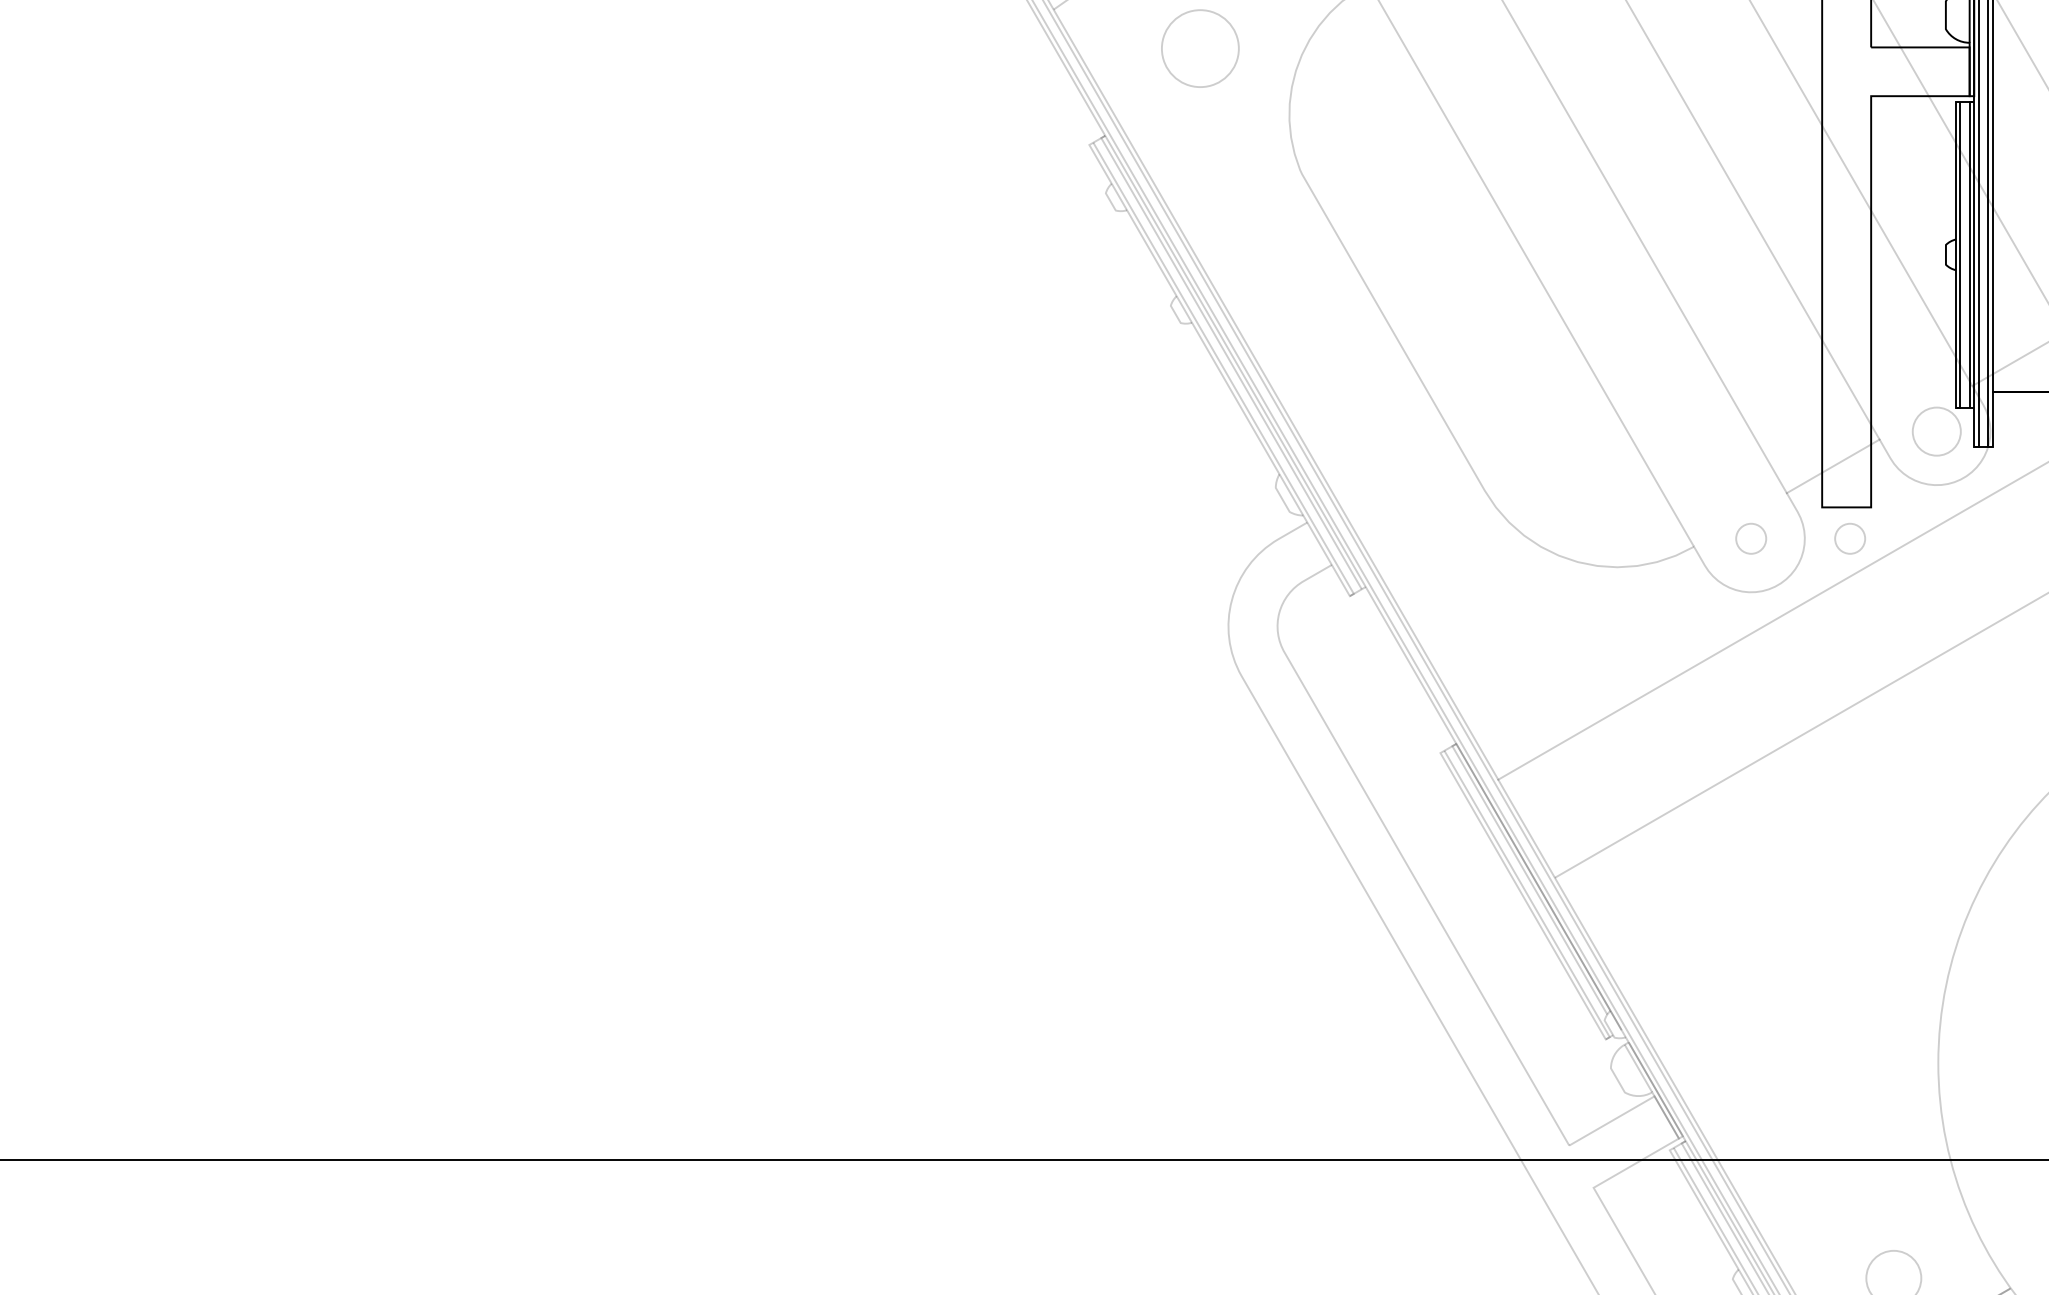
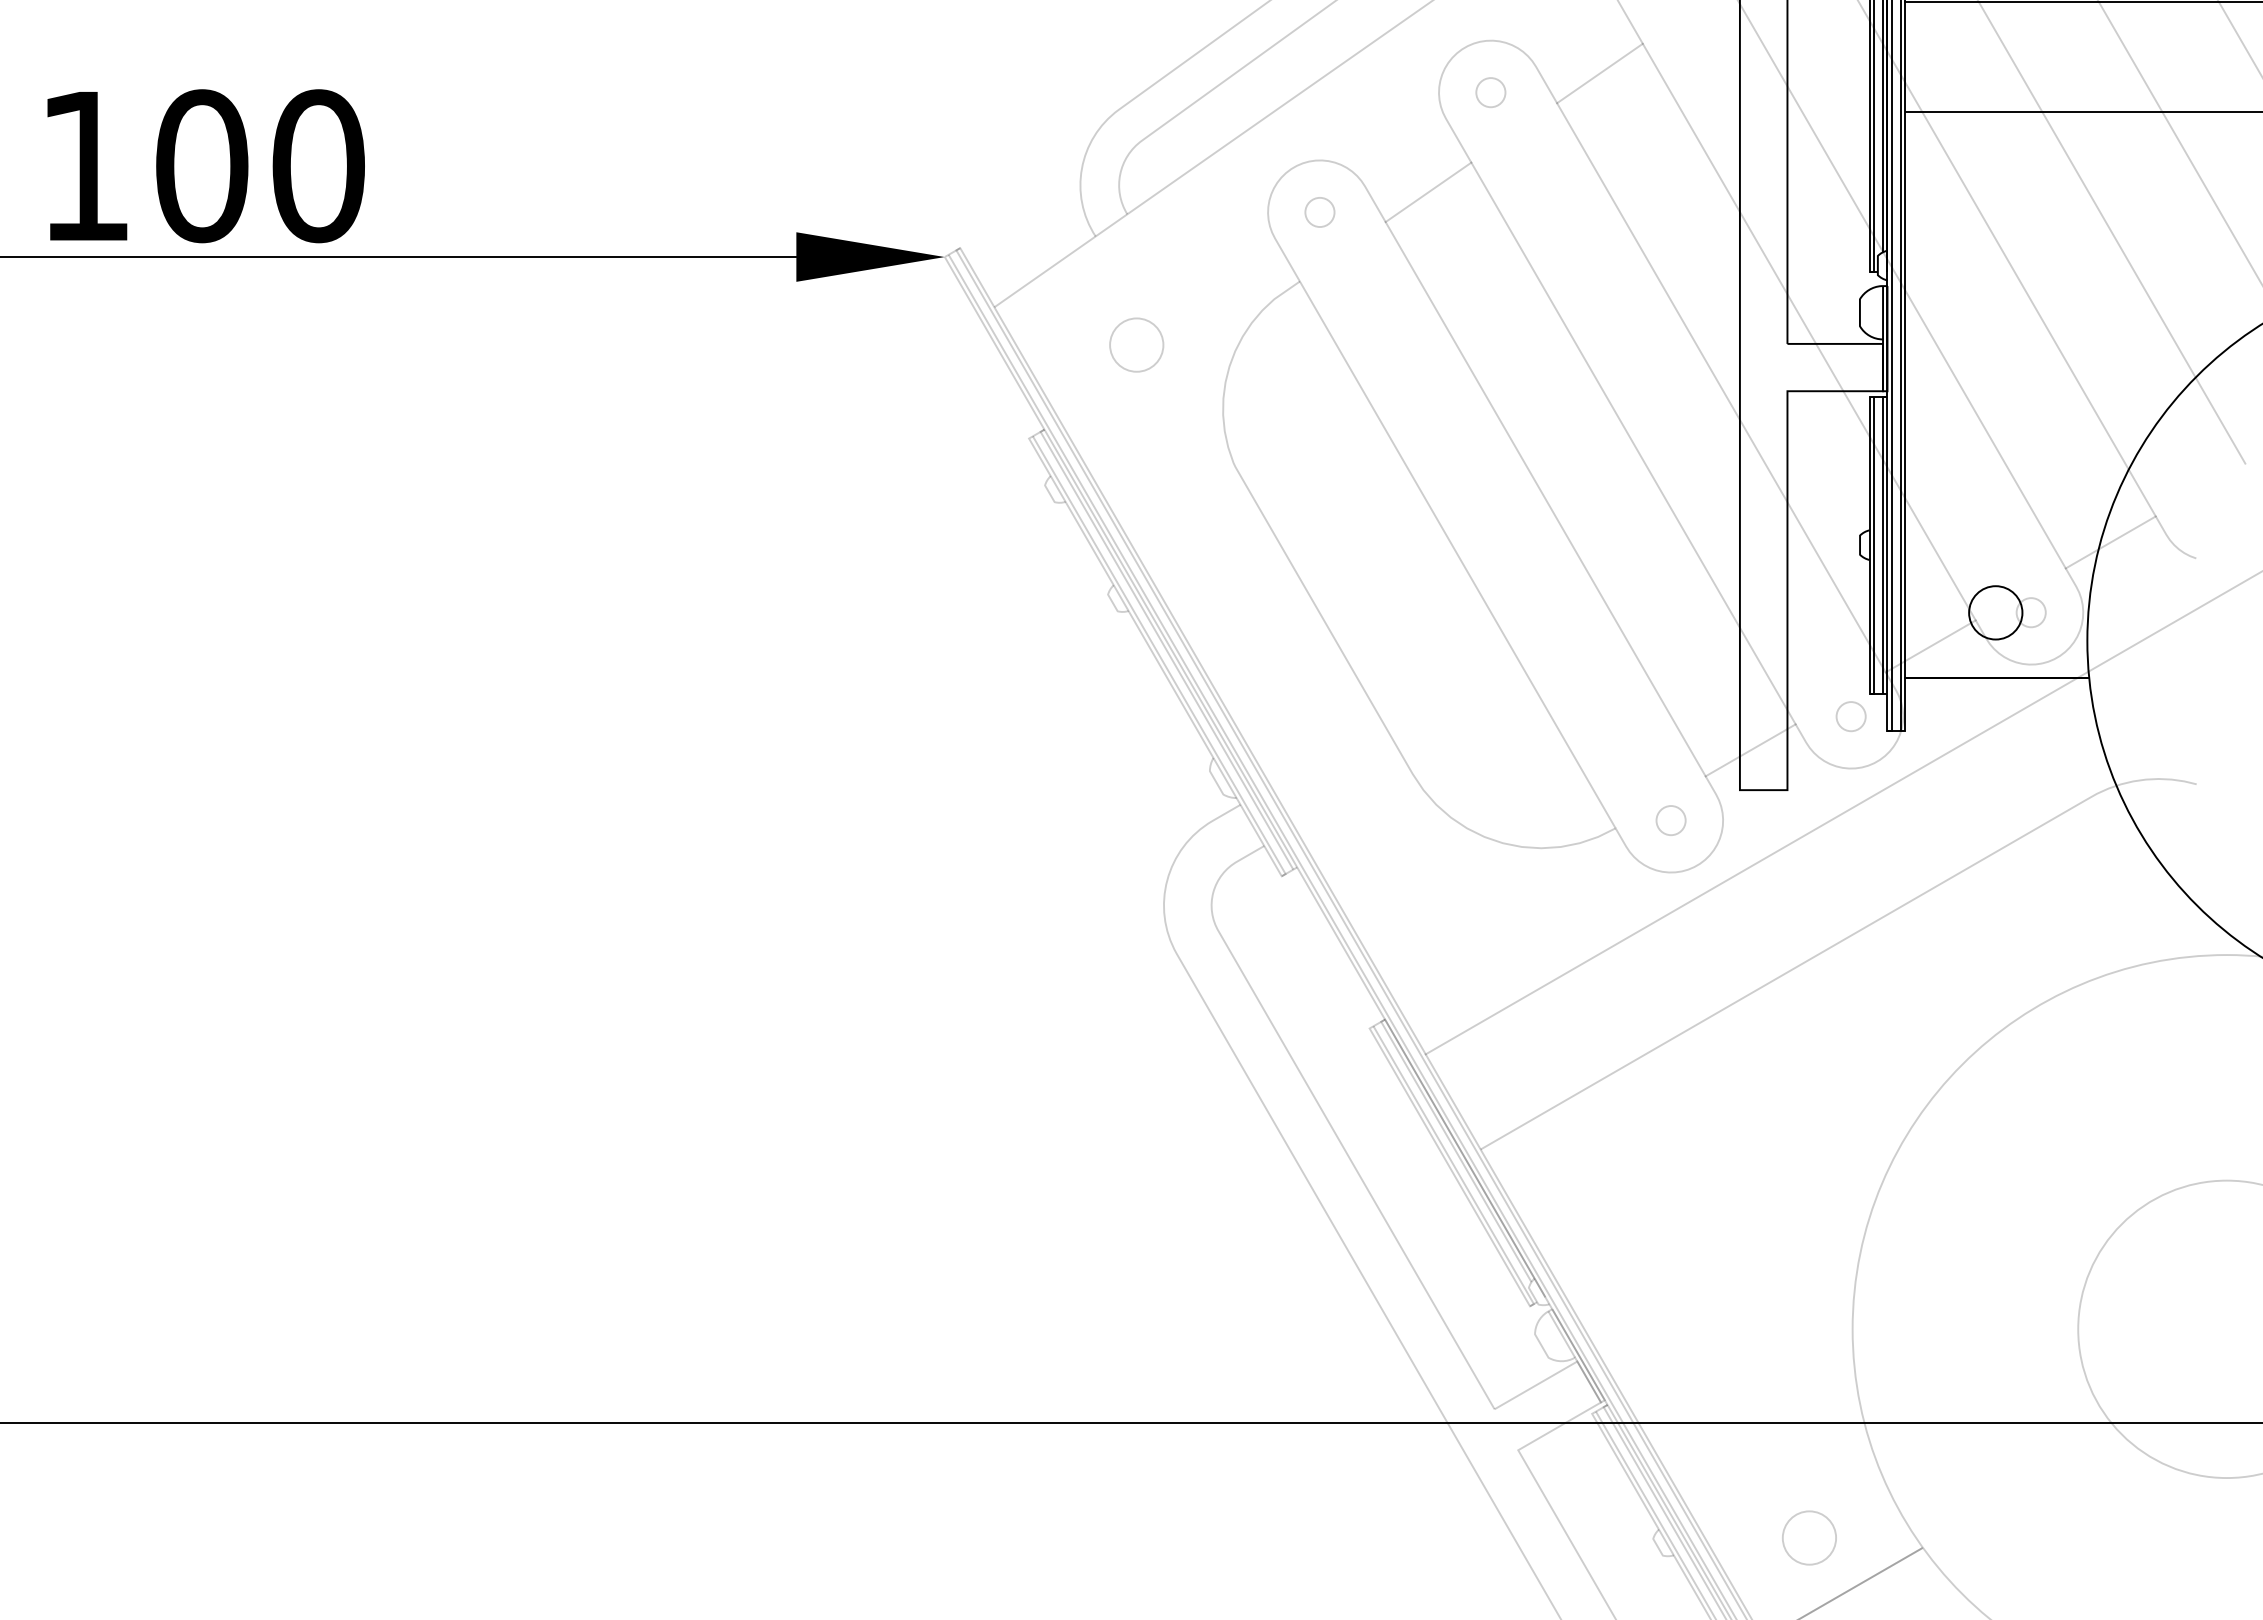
circle: (1200, 48) -> (1136, 344), size x0.71
circle: (1936, 431) -> (1850, 716), size x0.62
circle: (1850, 538) -> (1767, 820), removed

